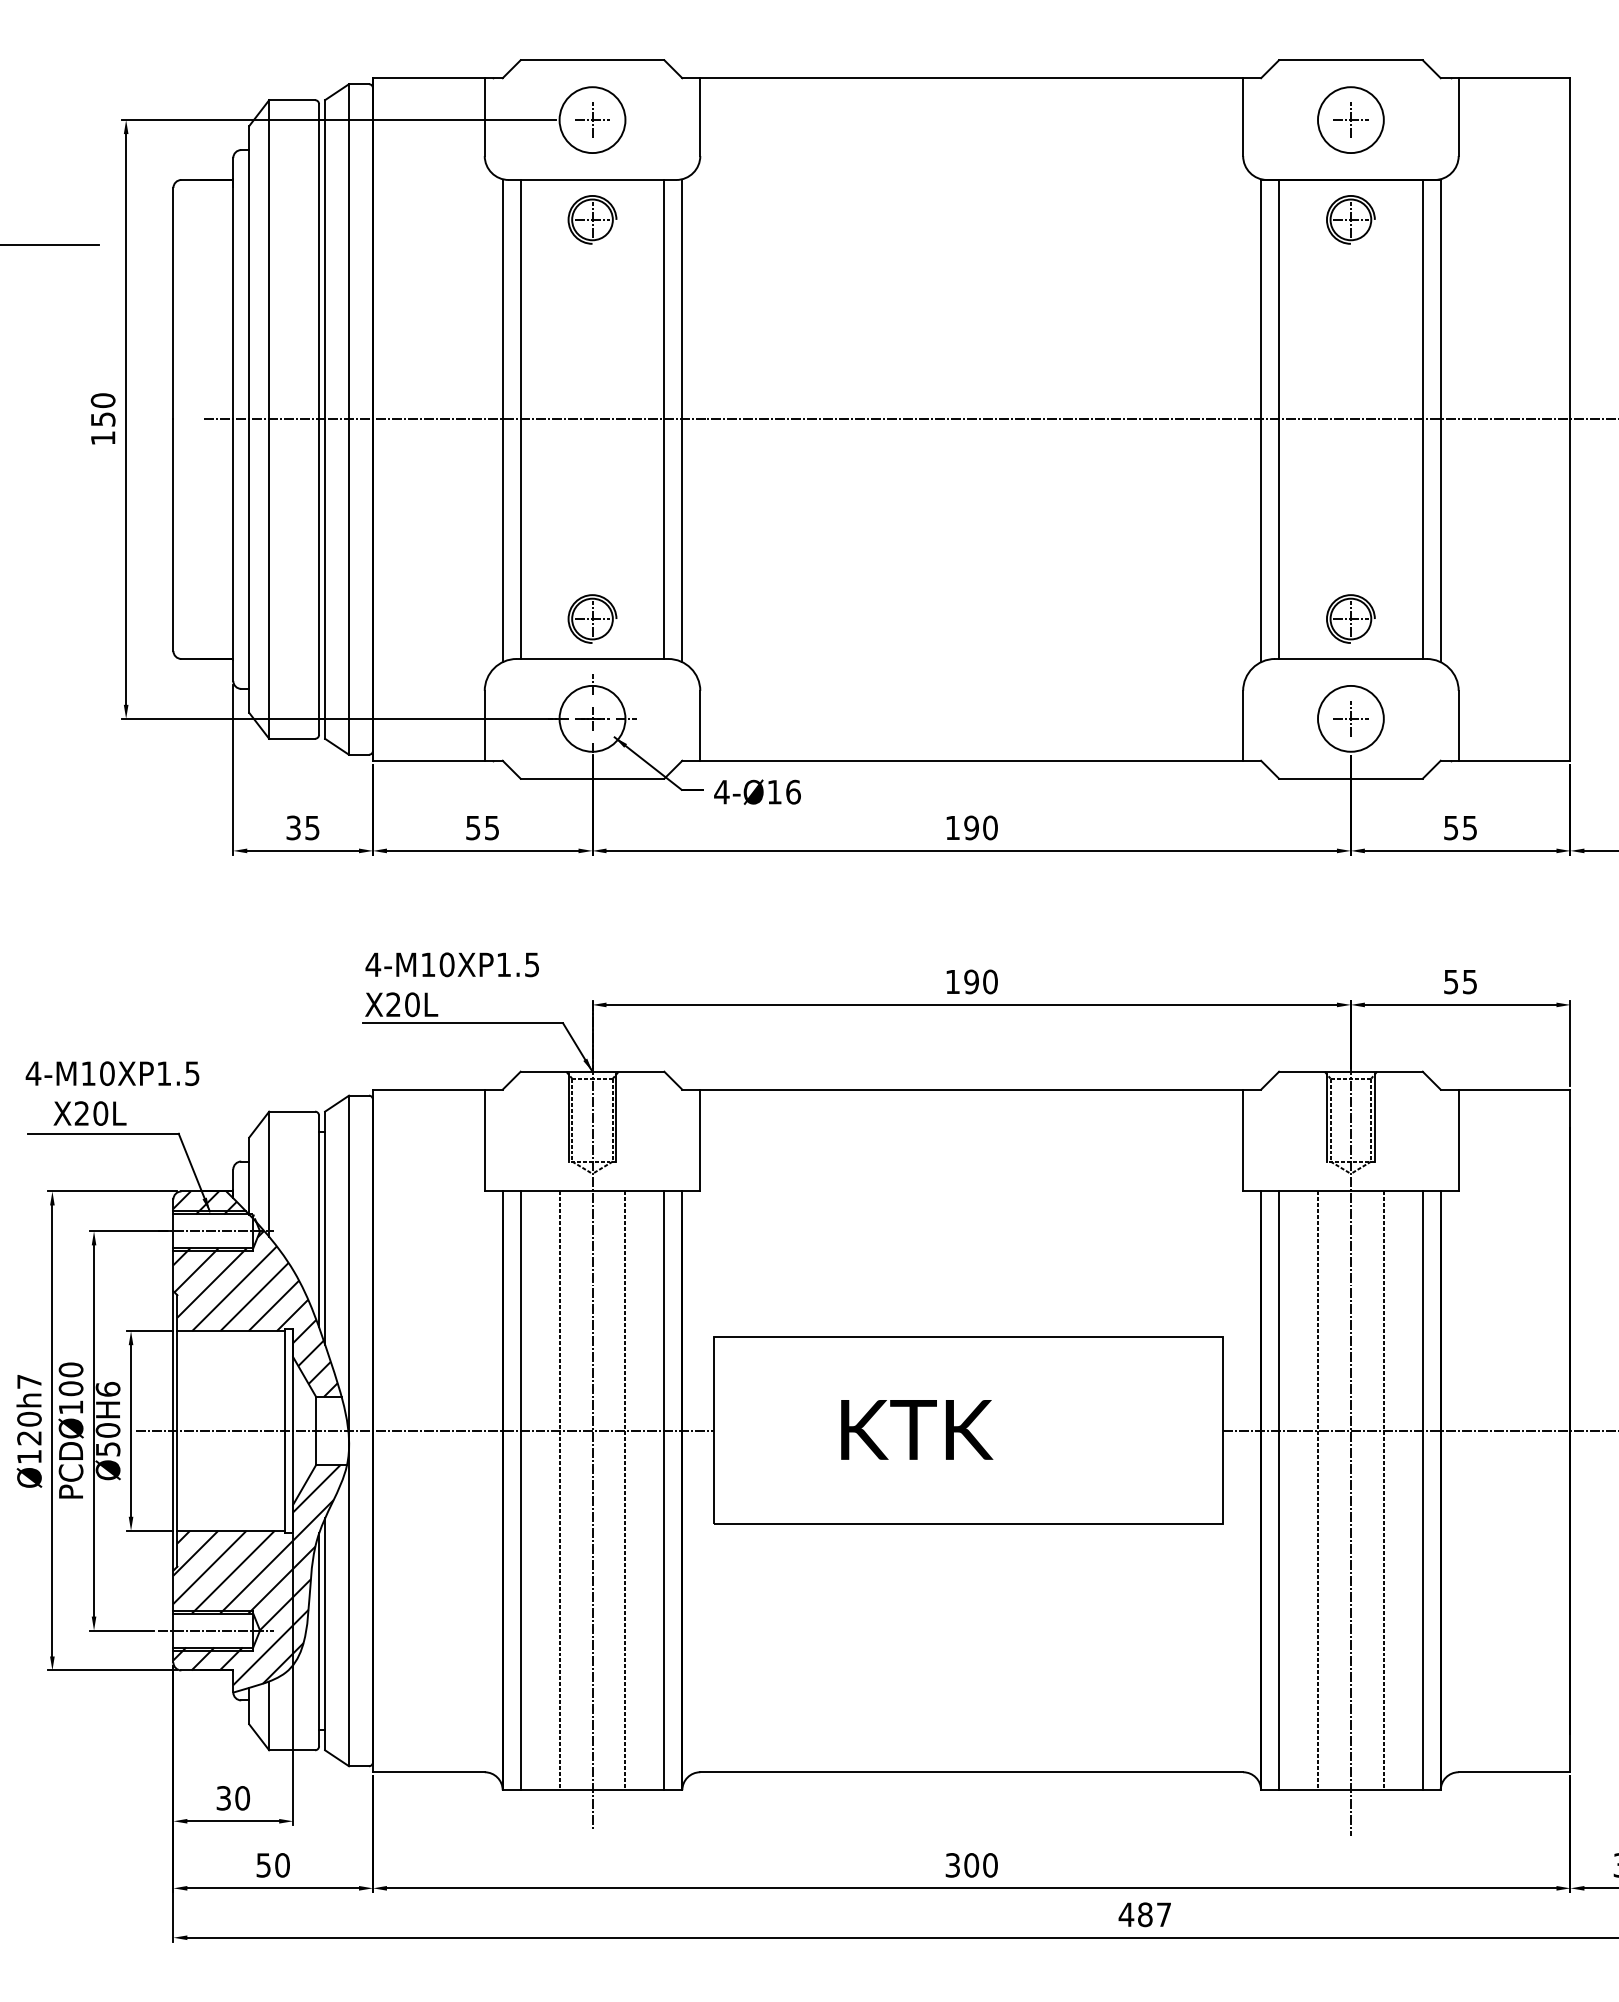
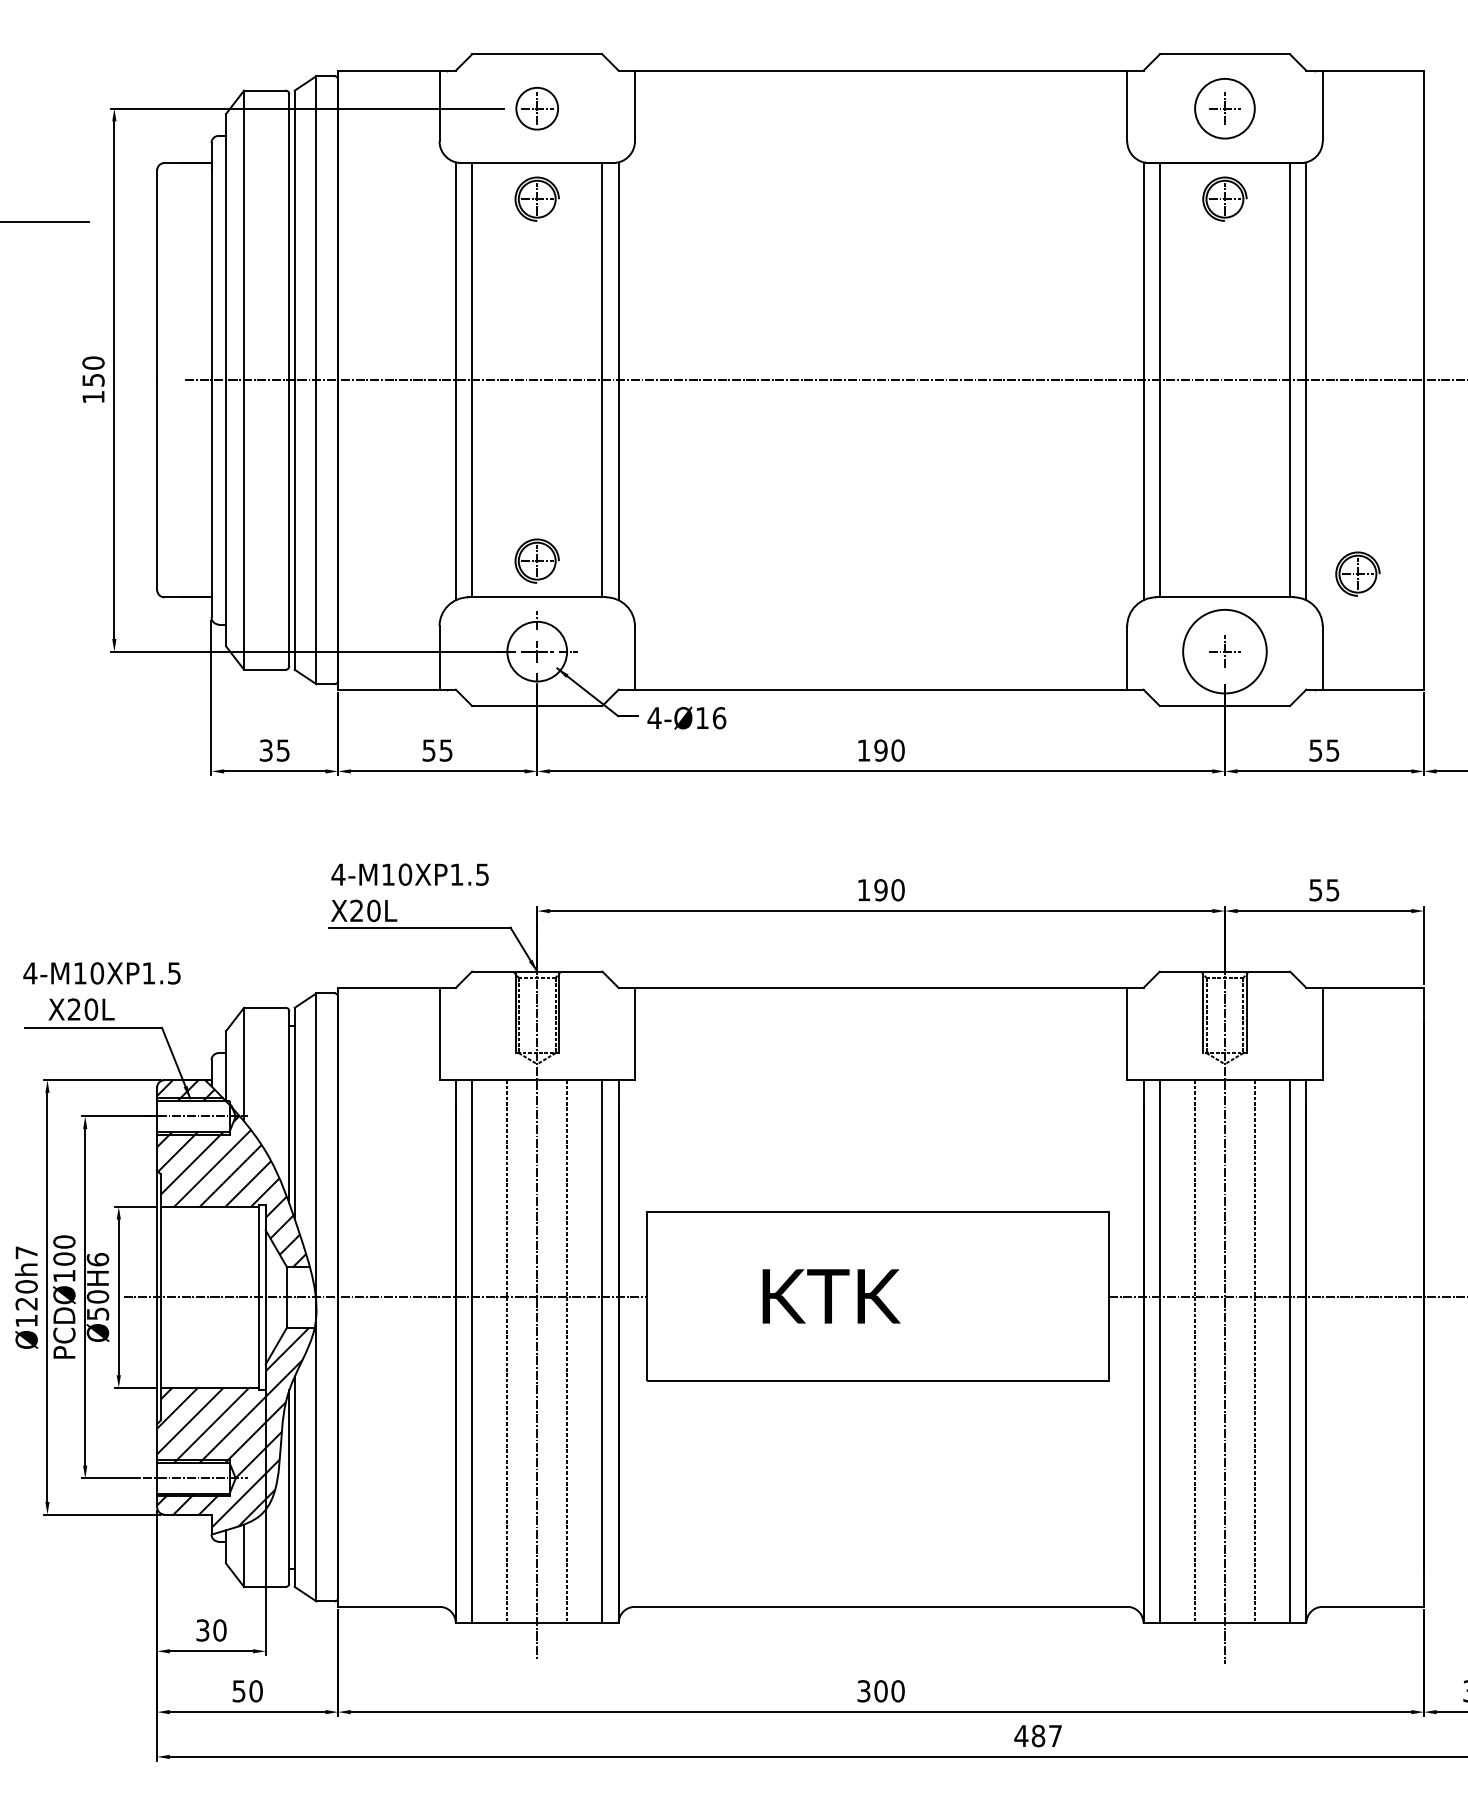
circle: (592, 119) -> (537, 108), size x0.7
part: (1350, 618) -> (1357, 573), moved
circle: (1350, 718) -> (1224, 651), size x1.4

